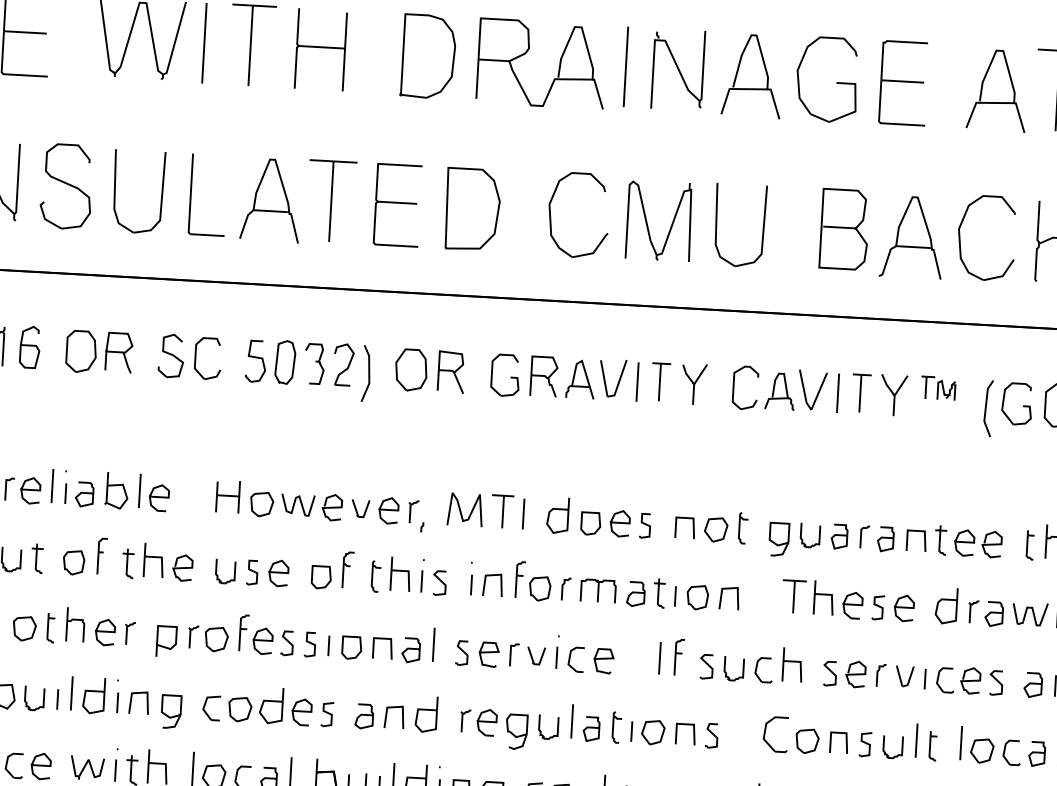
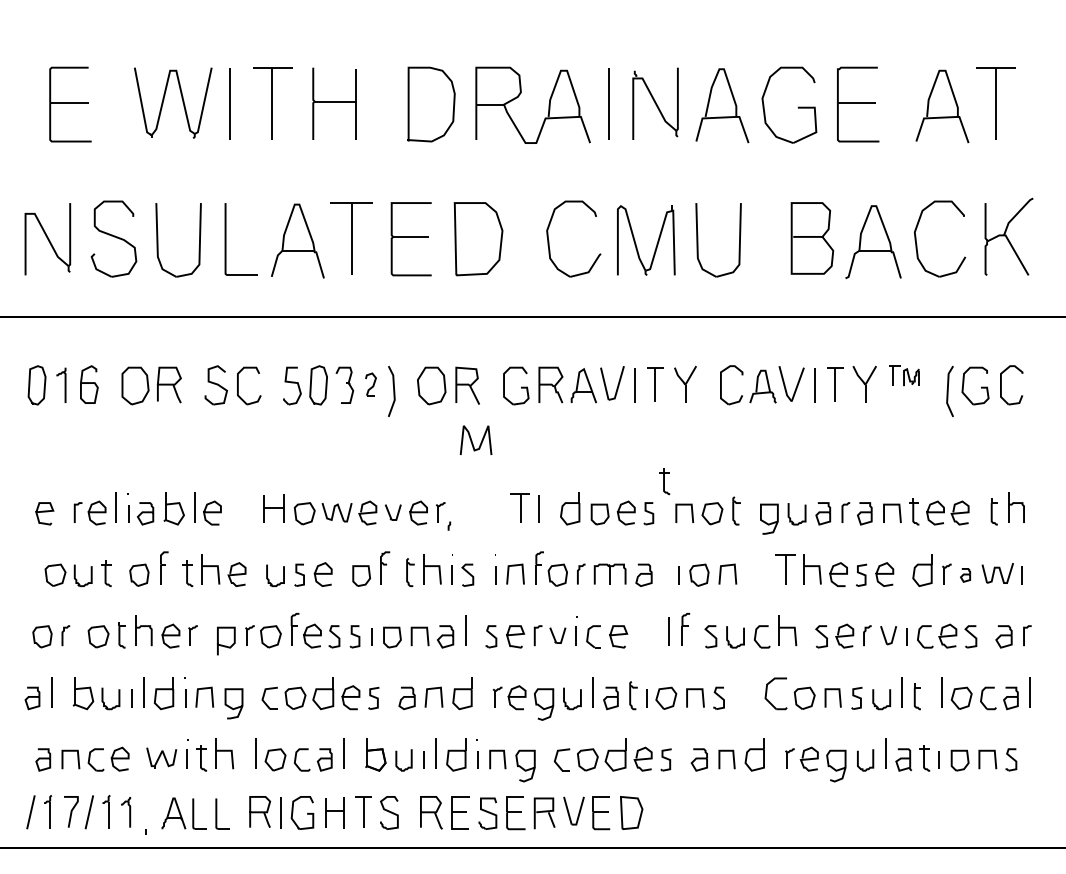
part: (343, 364) -> (370, 384), size x0.6
curve: (461, 509) -> (472, 440), moved
part: (658, 593) -> (664, 481), moved
part: (994, 614) -> (965, 575), size x0.6

